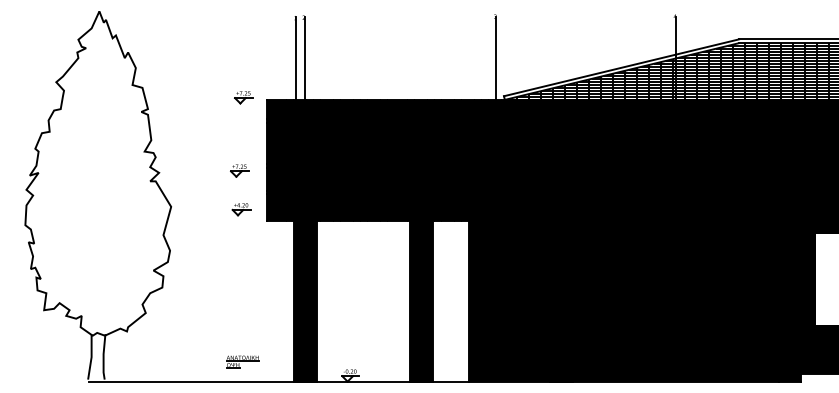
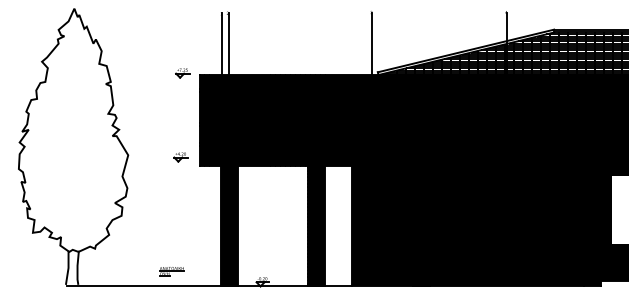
part: (239, 171) -> (179, 128), removed
part: (242, 361) -> (171, 271), moved

